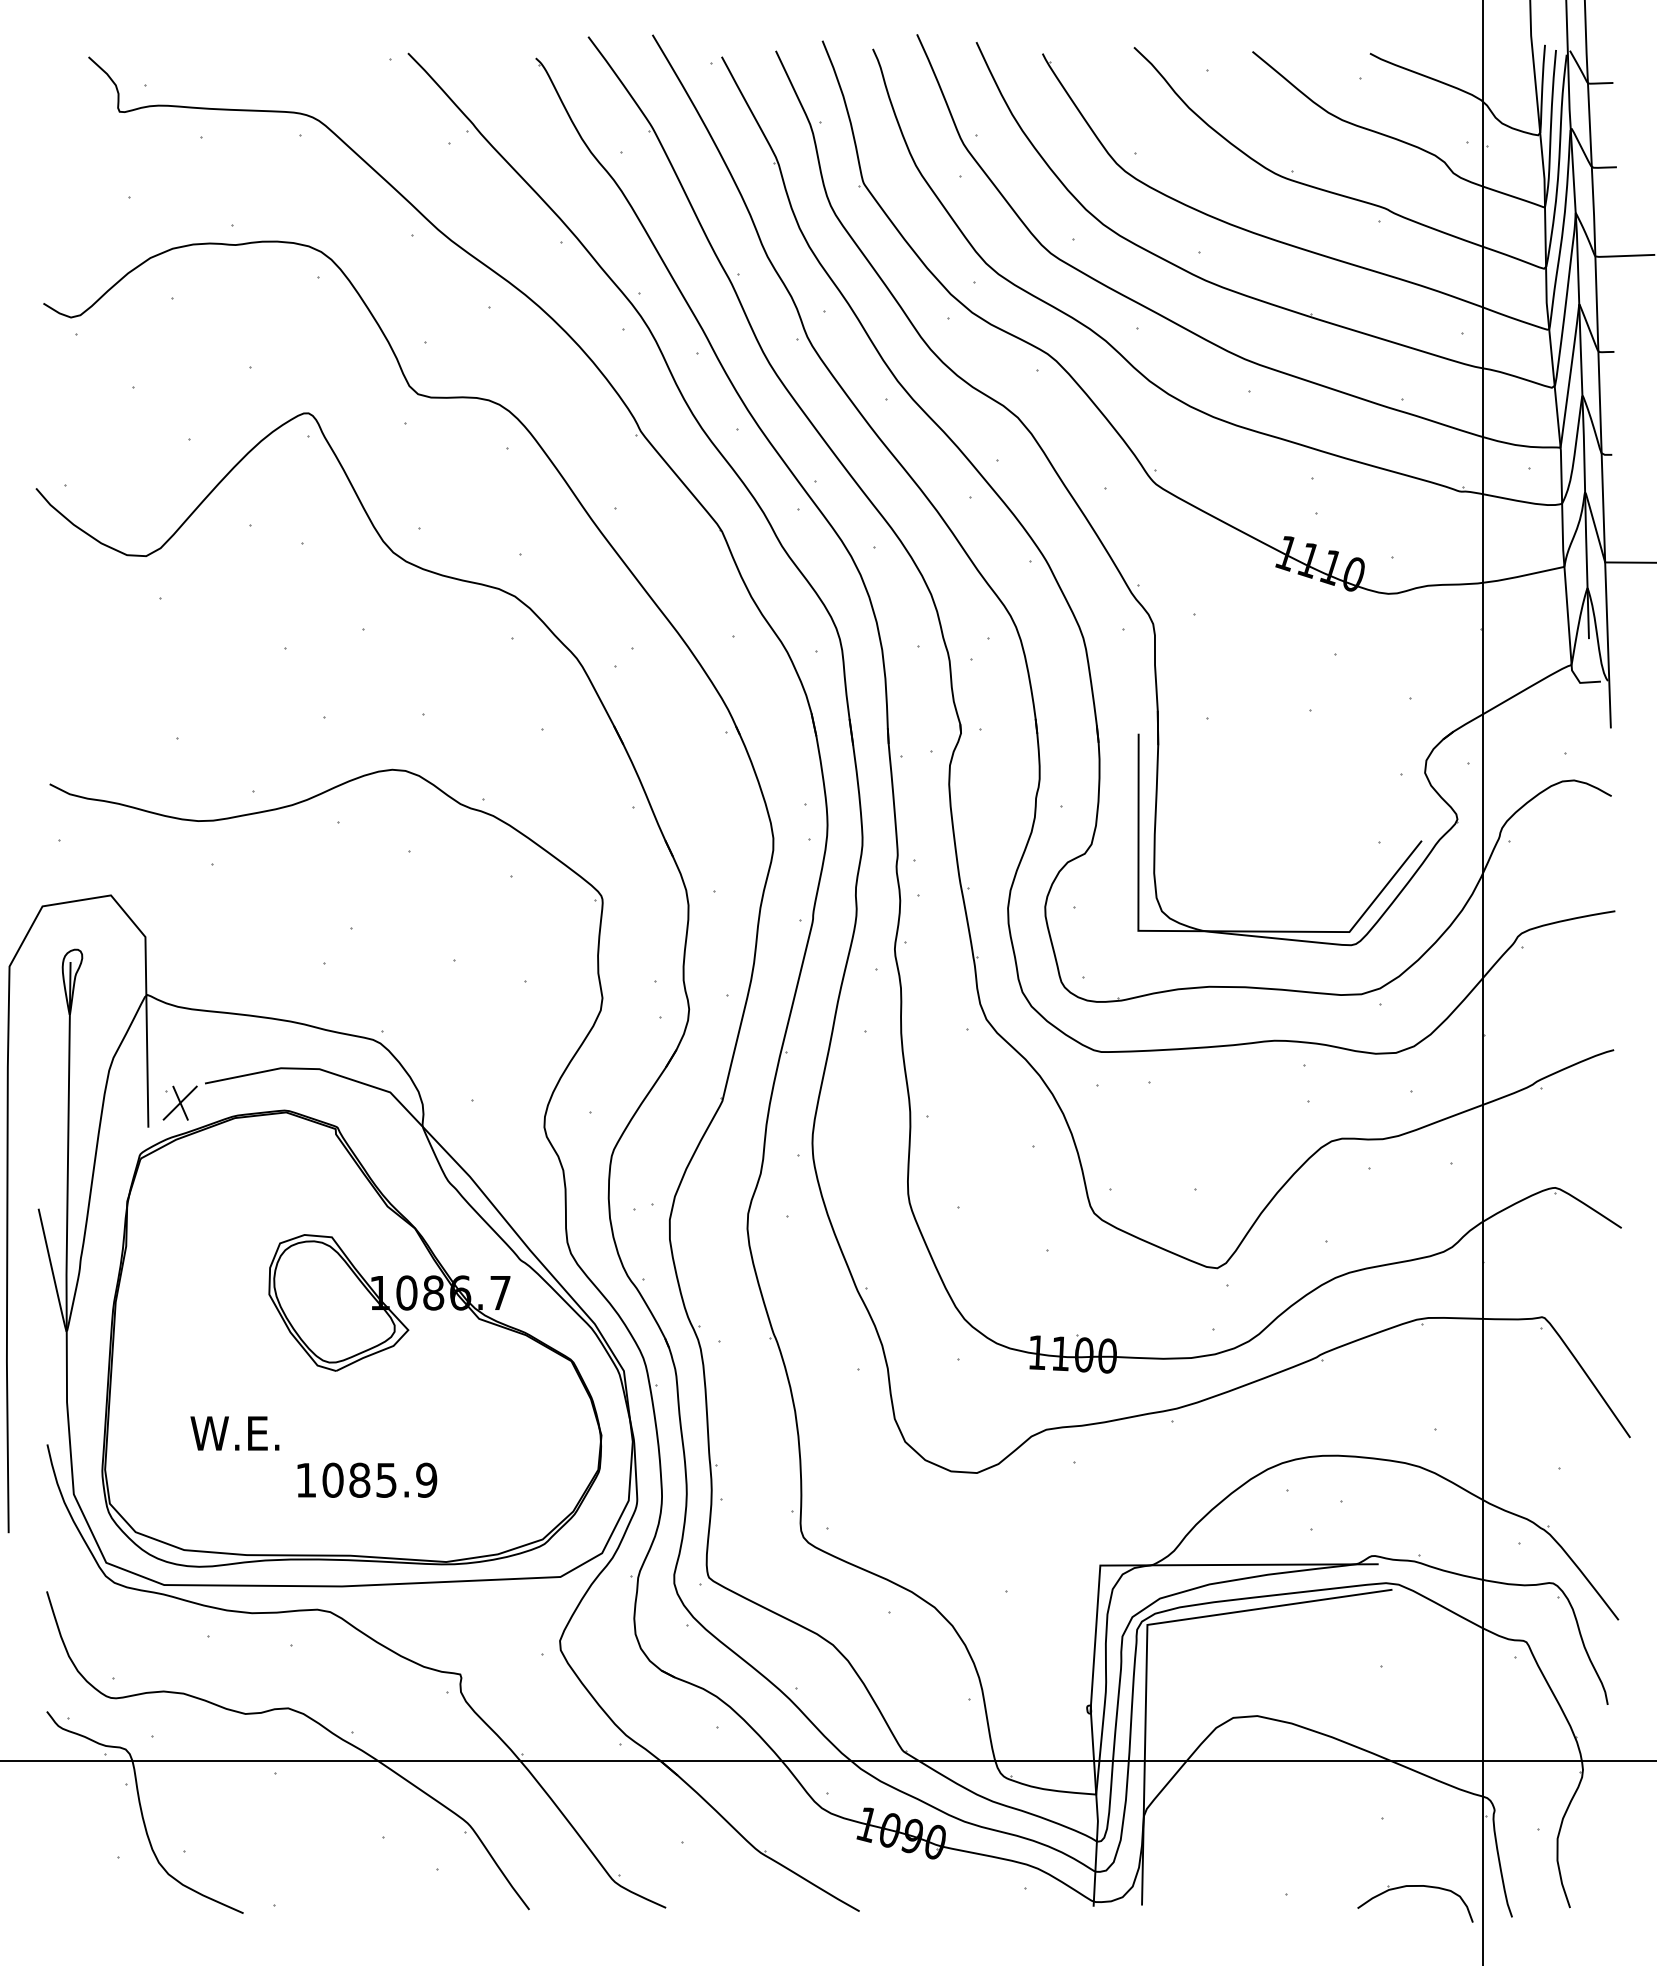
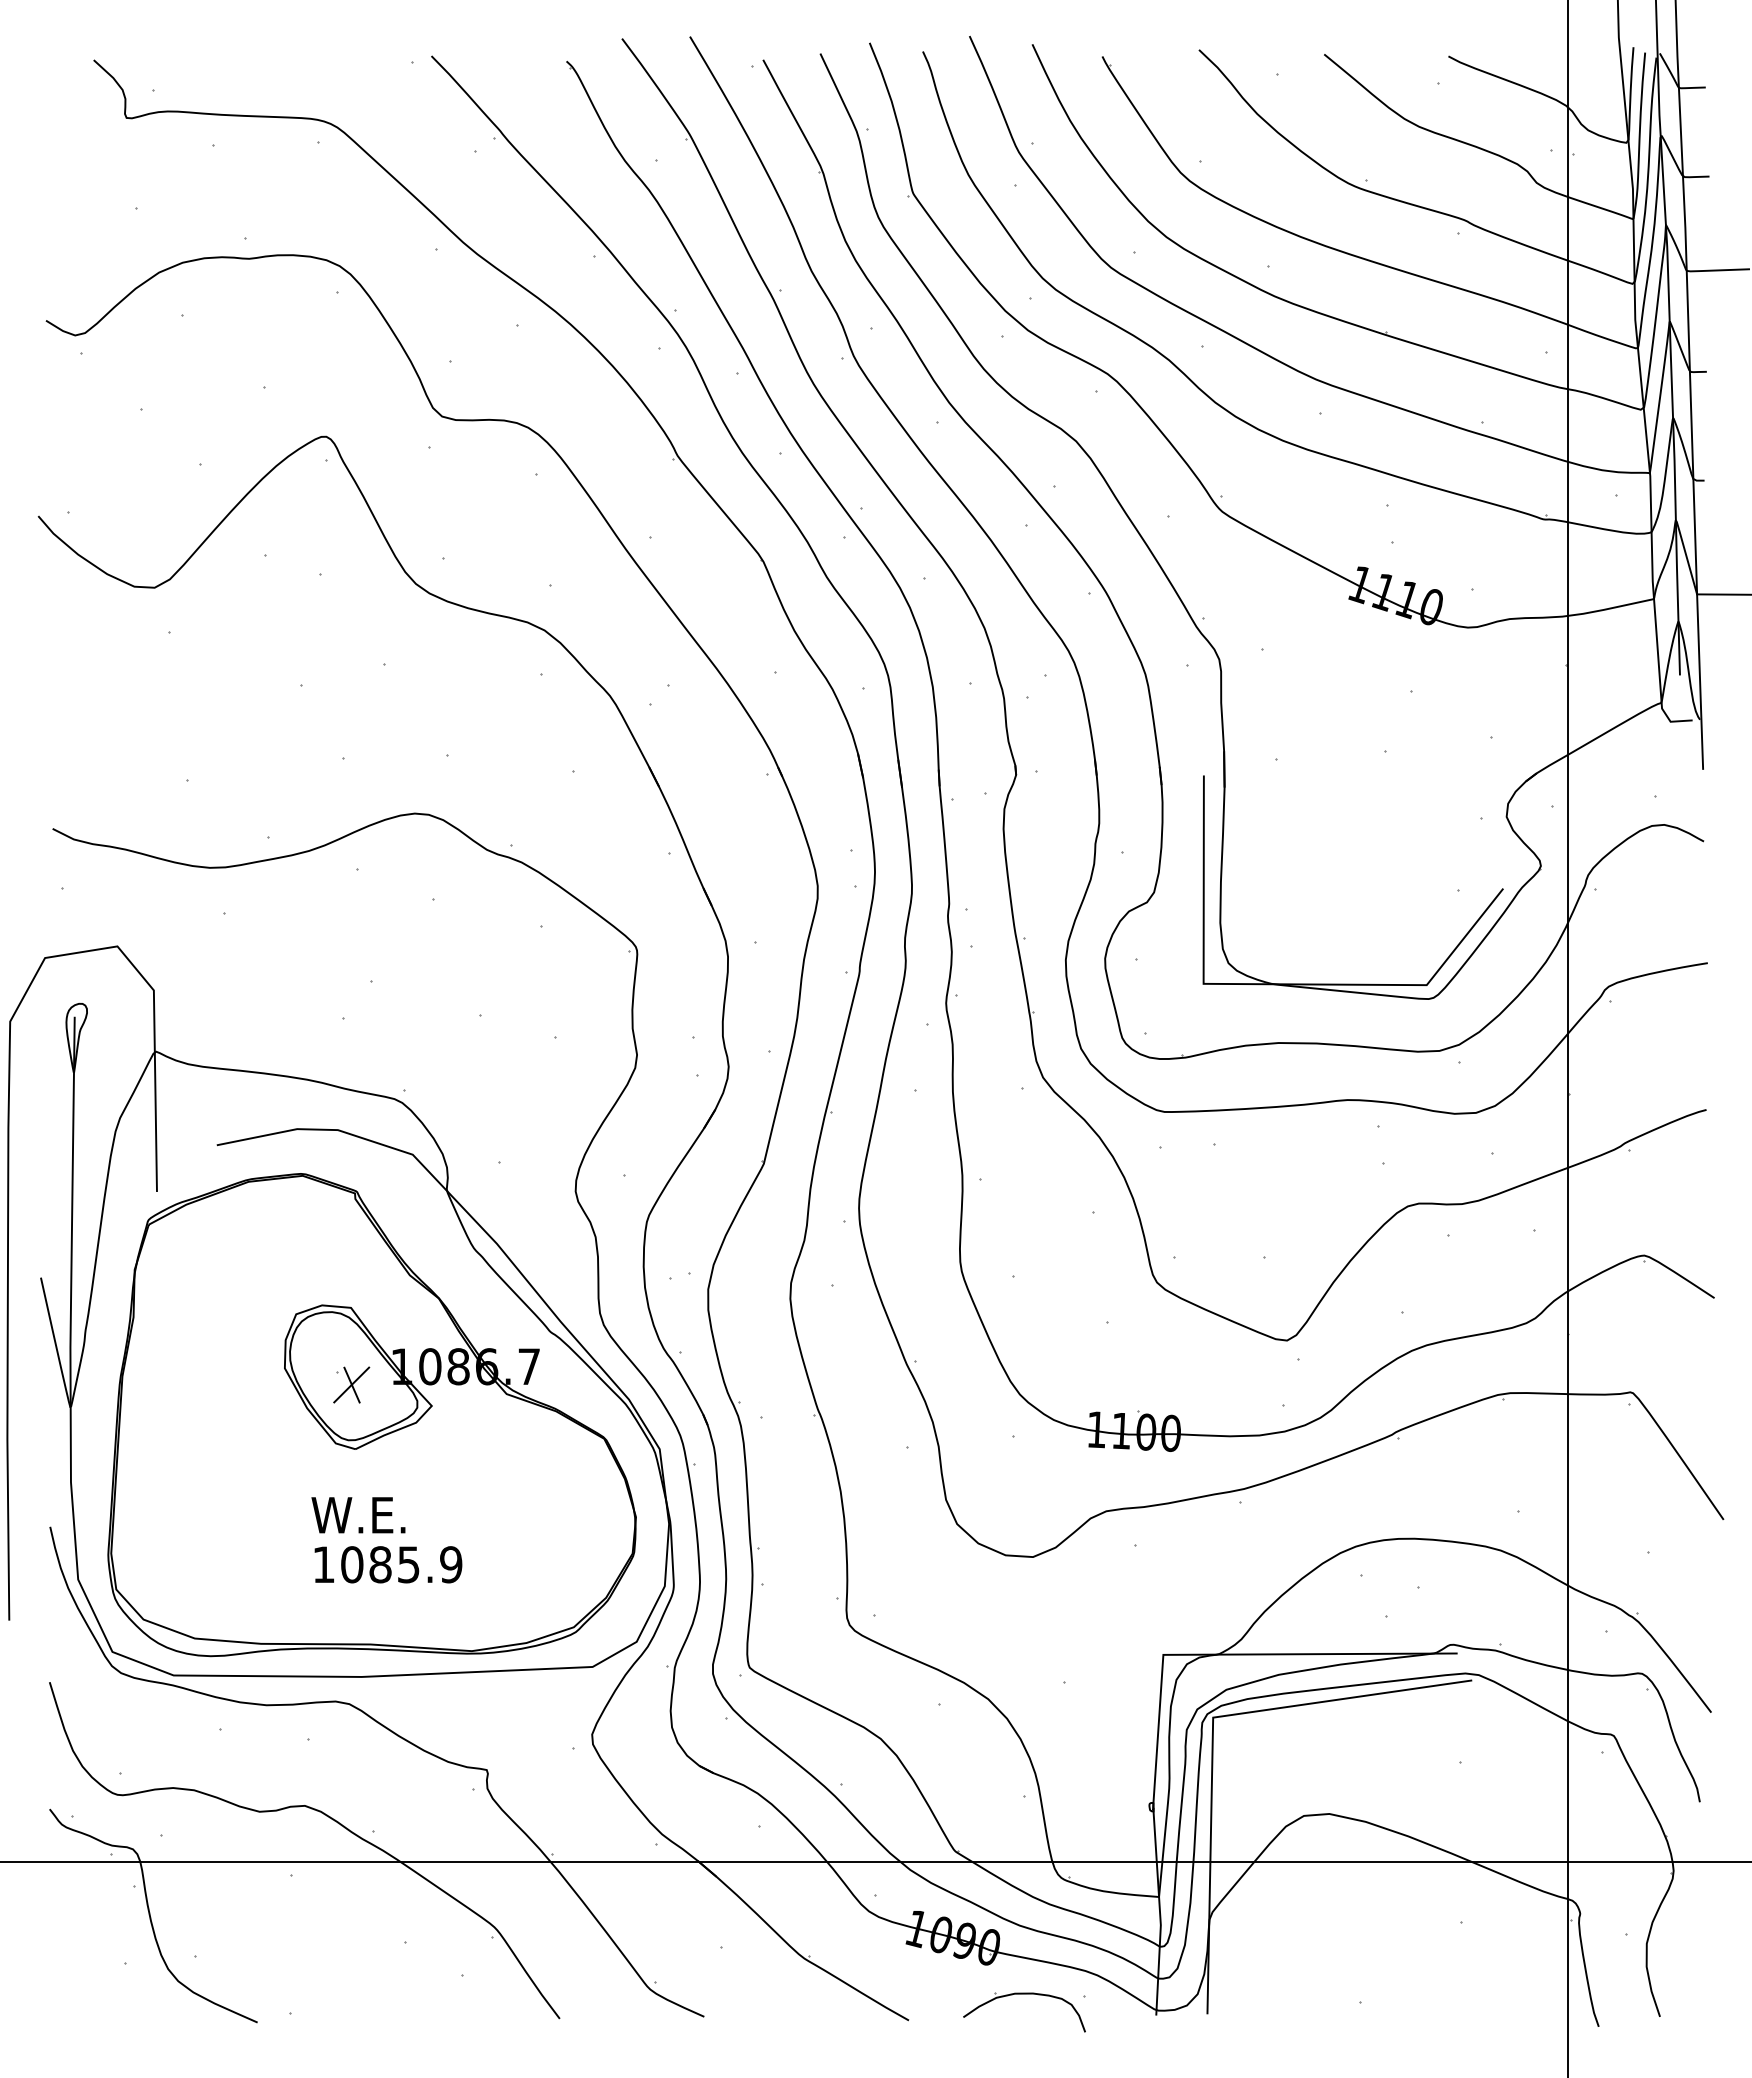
part: (180, 1102) -> (351, 1384), moved
text: (234, 1433) -> (358, 1515), moved
part: (1415, 1886) -> (1024, 1994), moved

